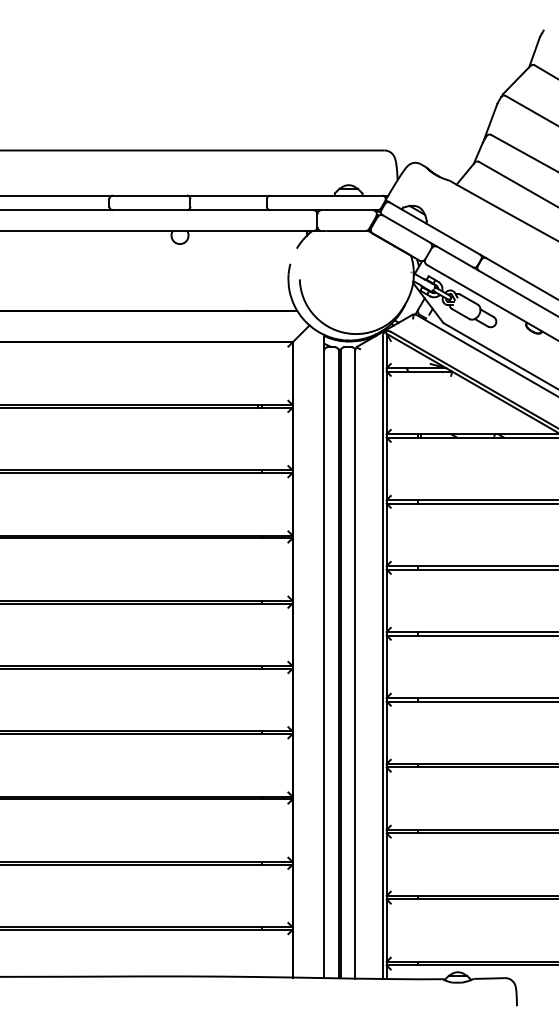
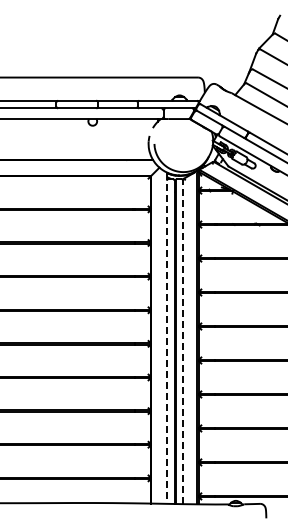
line: (323, 657) -> (166, 338), solid -> dashed
line: (356, 664) -> (183, 342), solid -> dashed

